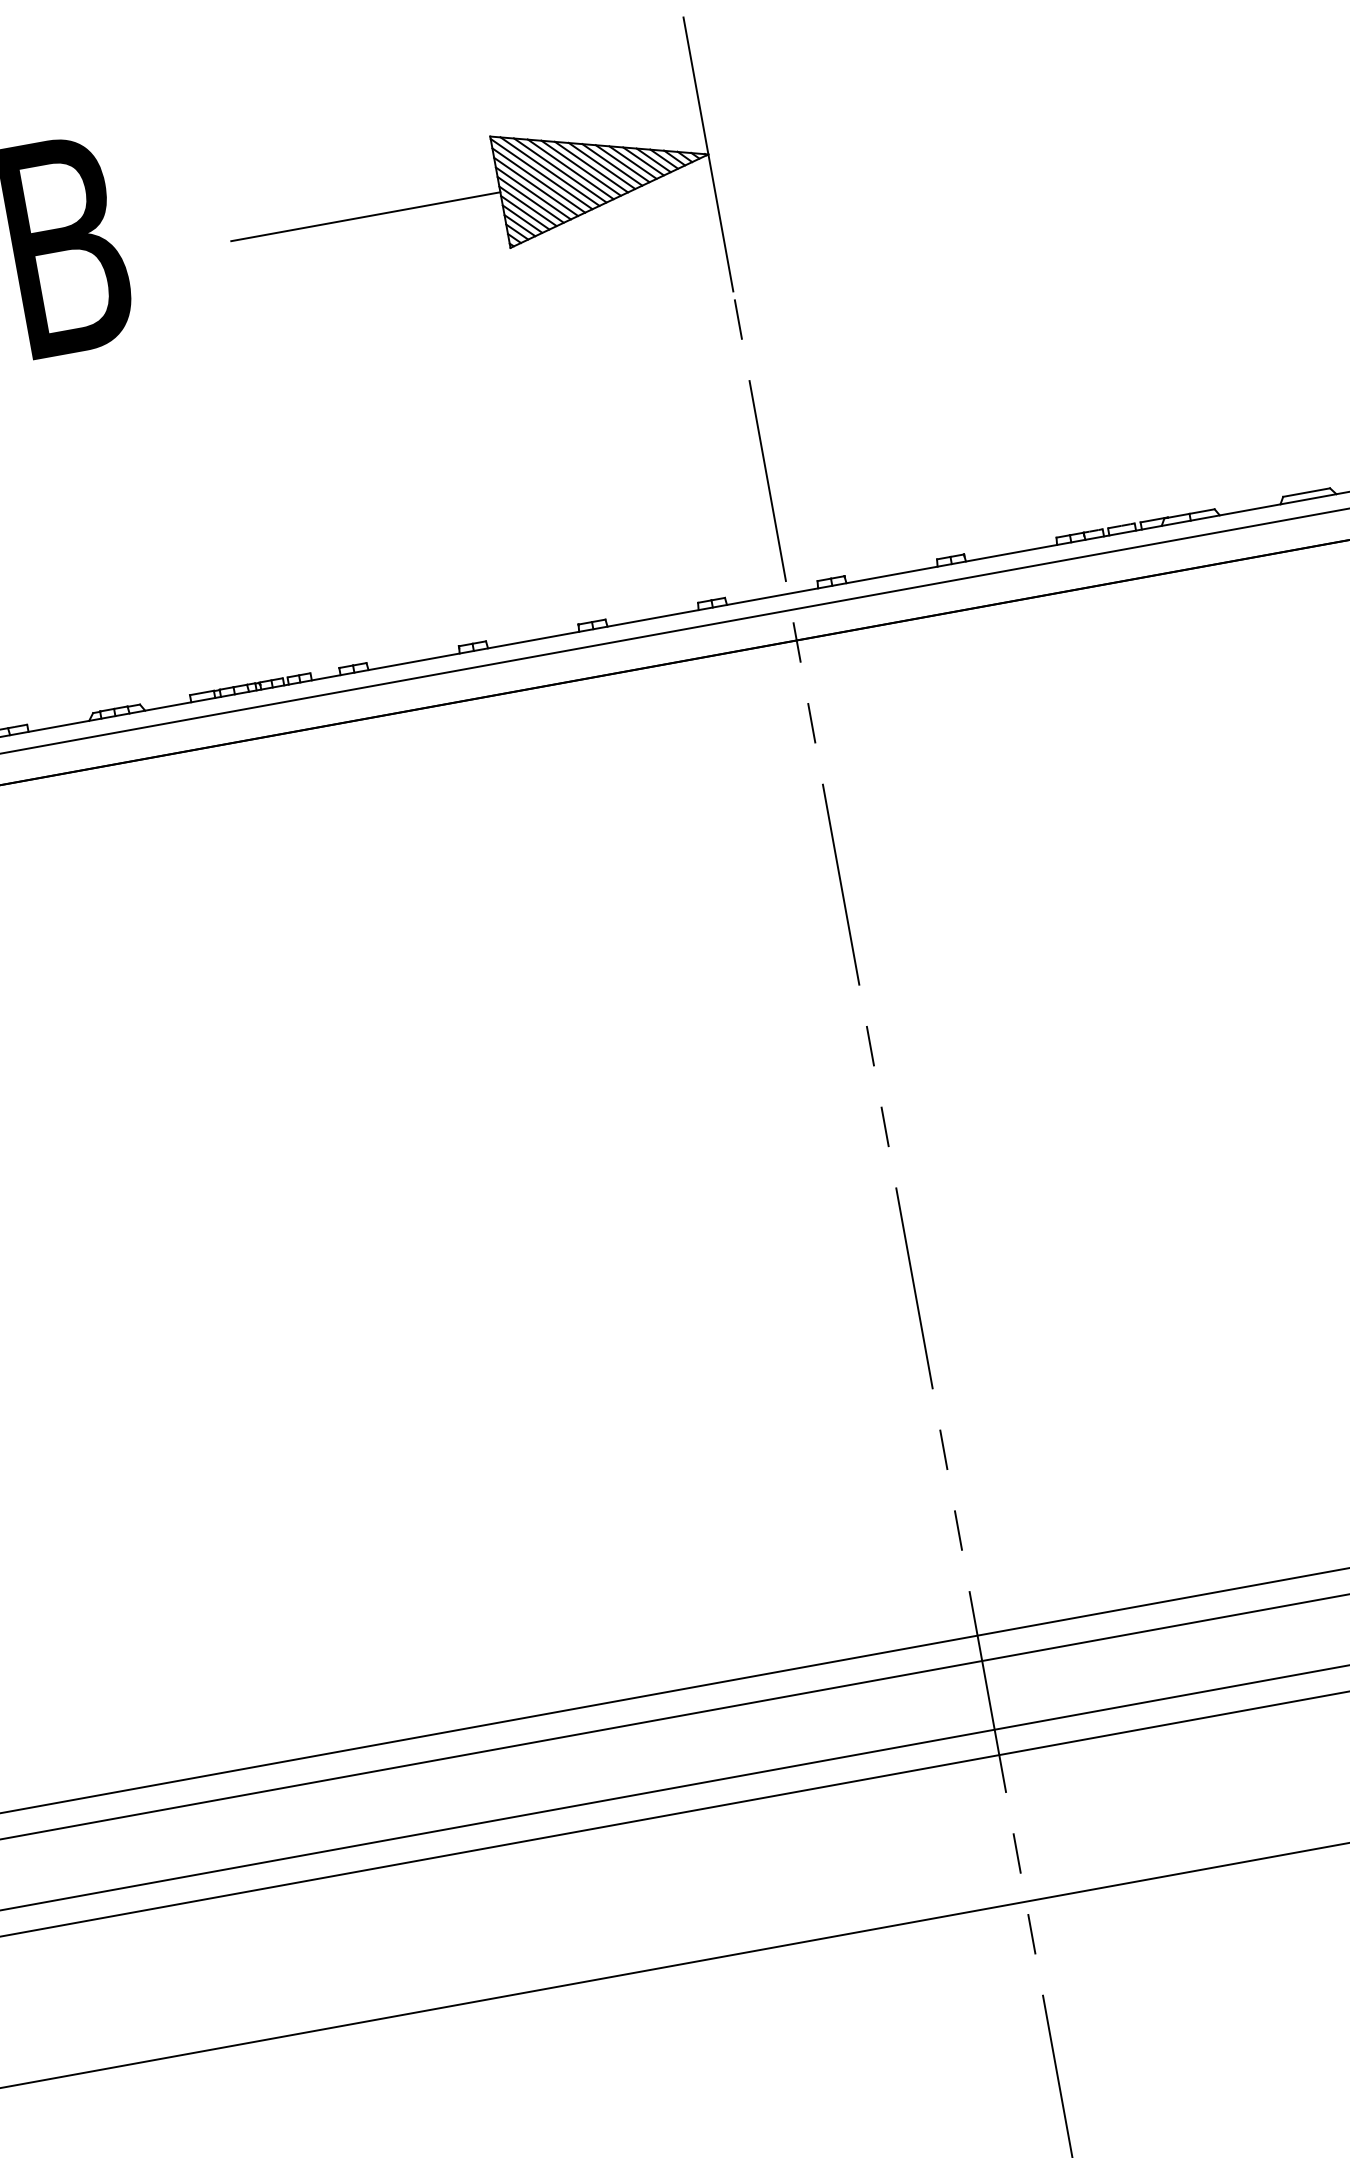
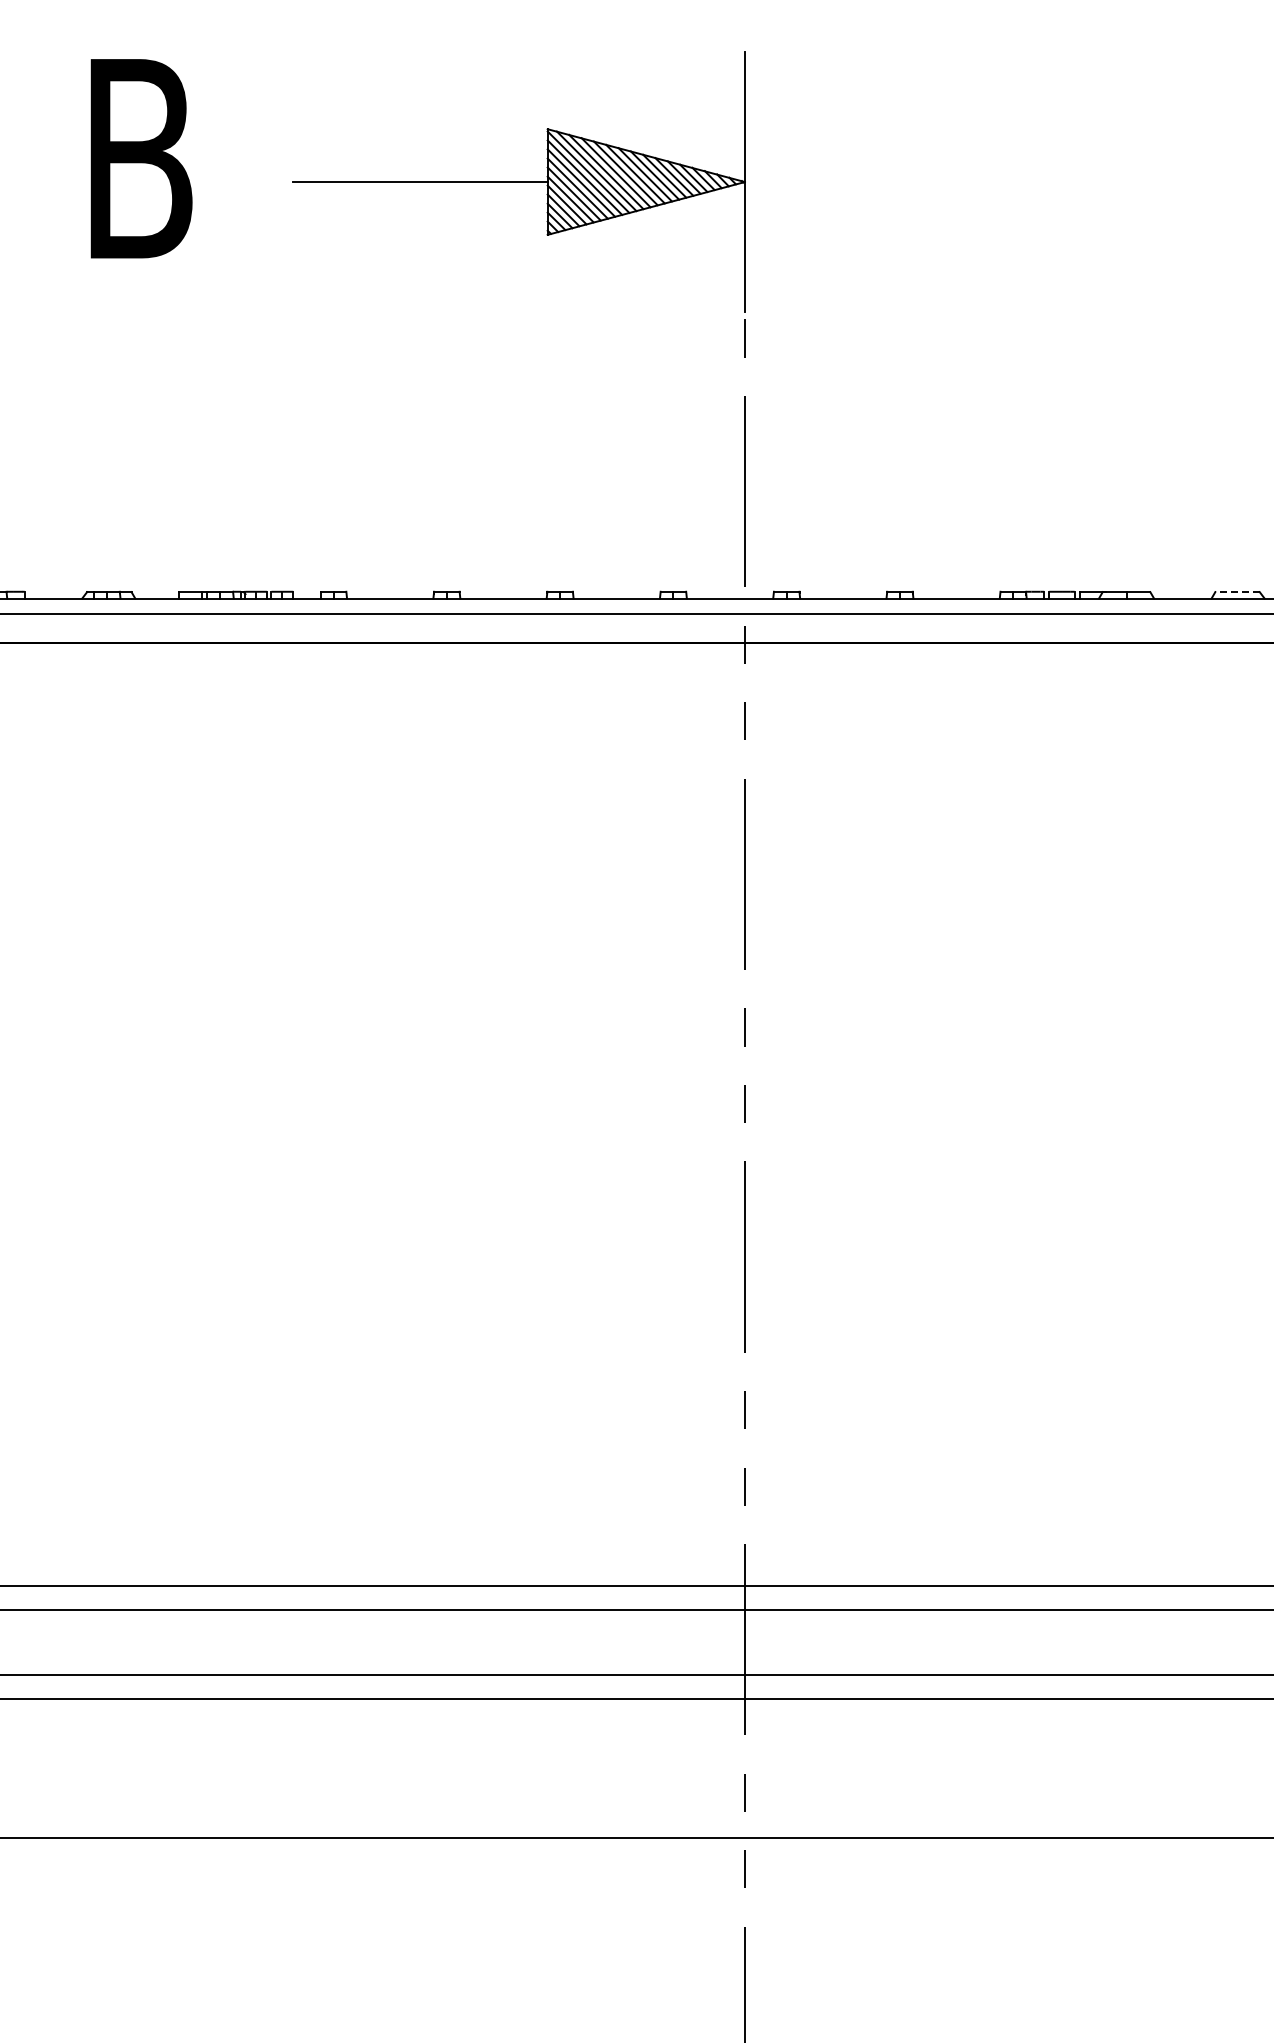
line: (1306, 492) -> (1237, 592), solid -> dashed

